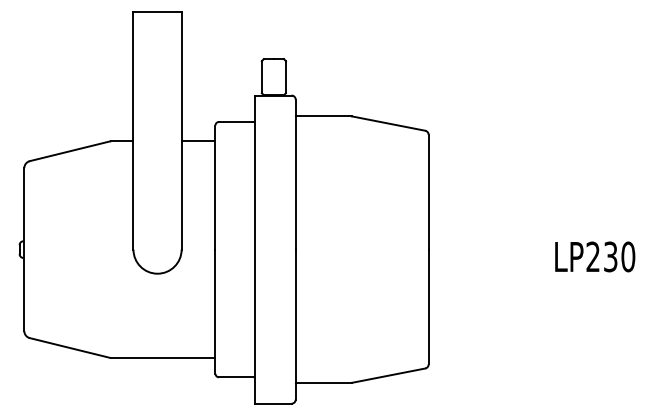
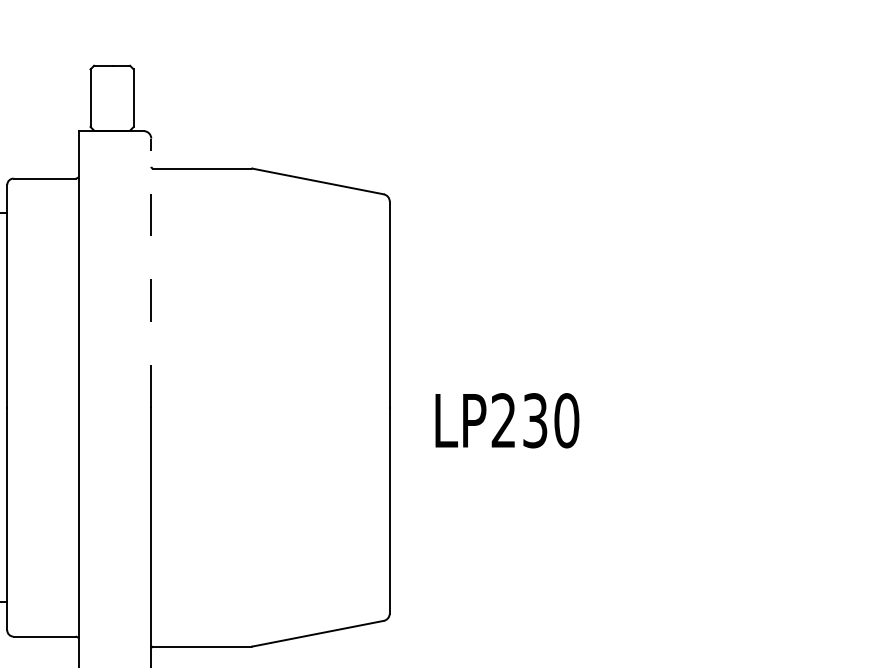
line: (295, 174) -> (150, 272), solid -> dashed
text: (595, 256) -> (507, 419), moved

